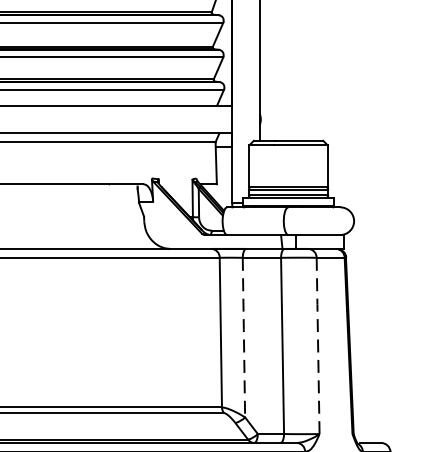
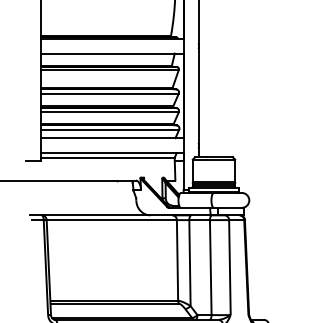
line: (243, 336) -> (189, 262), dashed -> solid
line: (317, 345) -> (229, 267), dashed -> solid

